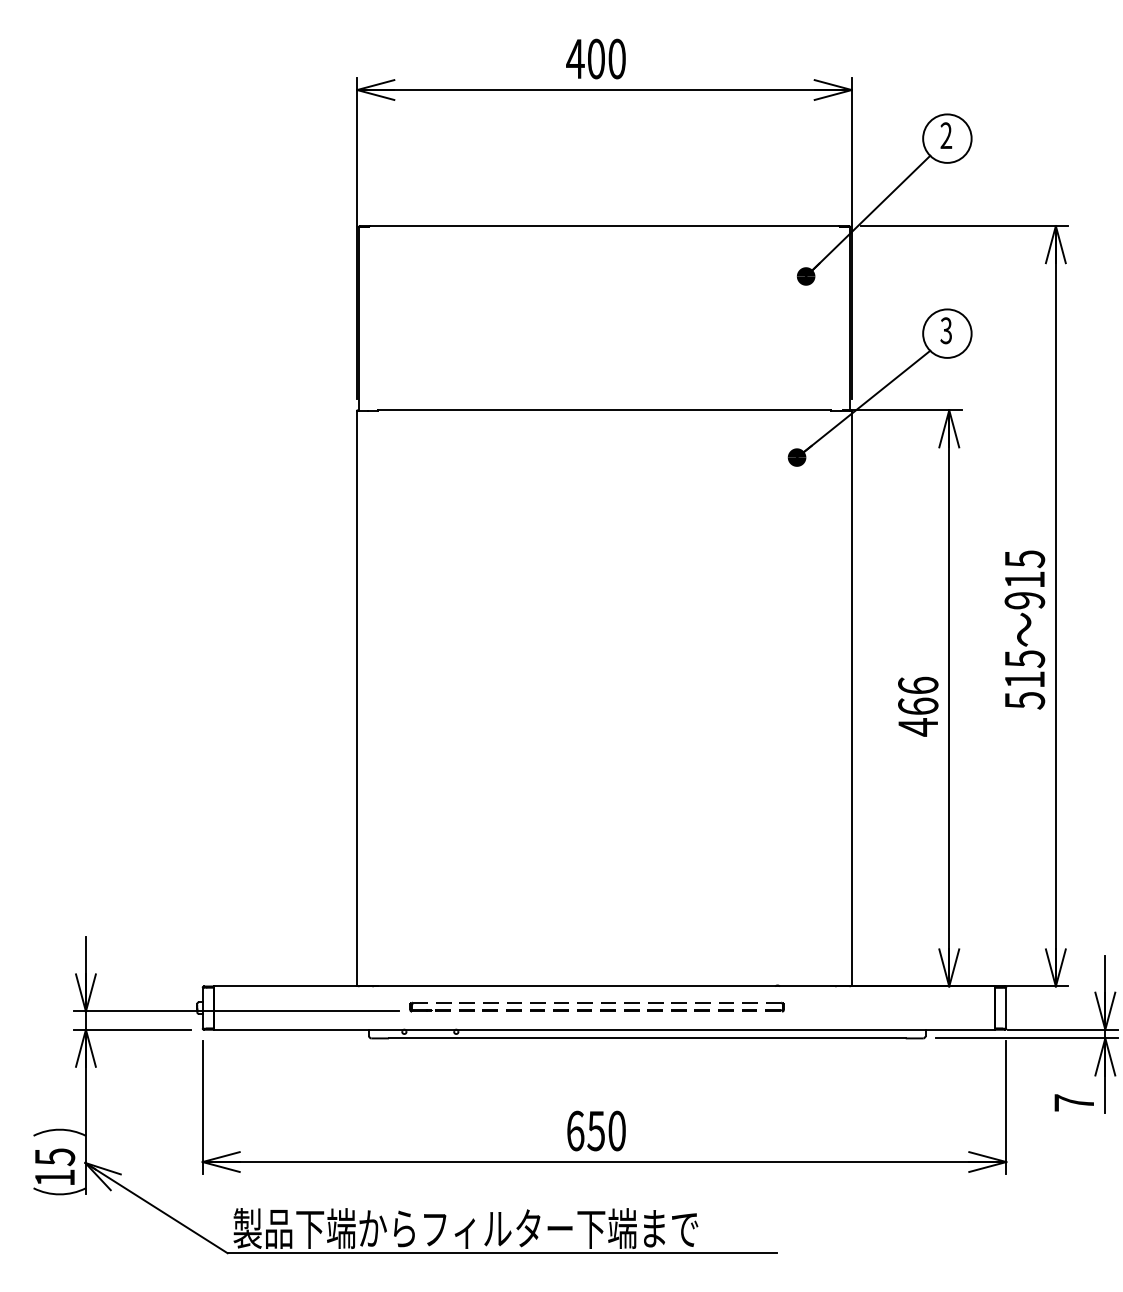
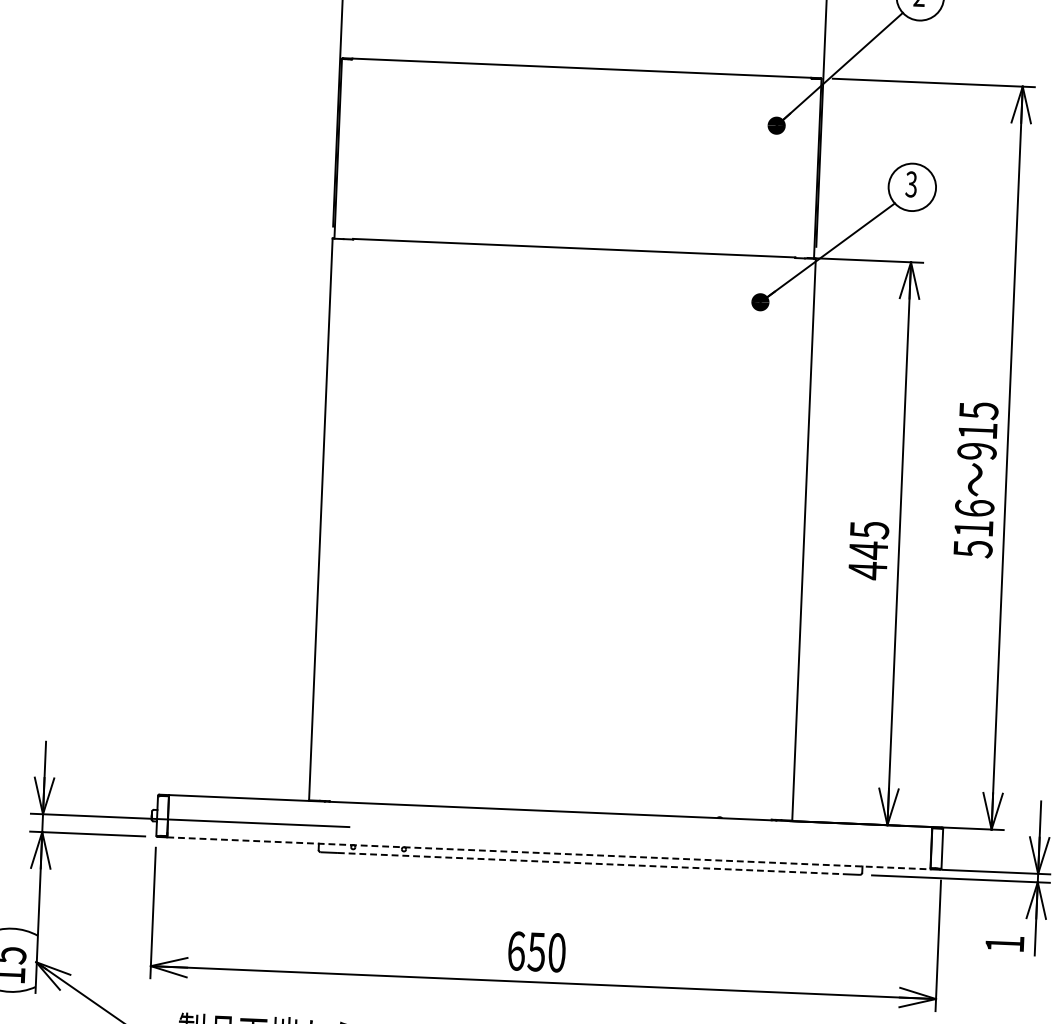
text: (1024, 658) -> (974, 507), 515 -> 516
text: (918, 695) -> (869, 539), 466 -> 445
part: (596, 1006) -> (542, 830), removed
line: (604, 1029) -> (548, 853), solid -> dashed
line: (647, 1038) -> (590, 863), solid -> dashed
text: (1073, 1102) -> (1004, 943), 7 -> 1

